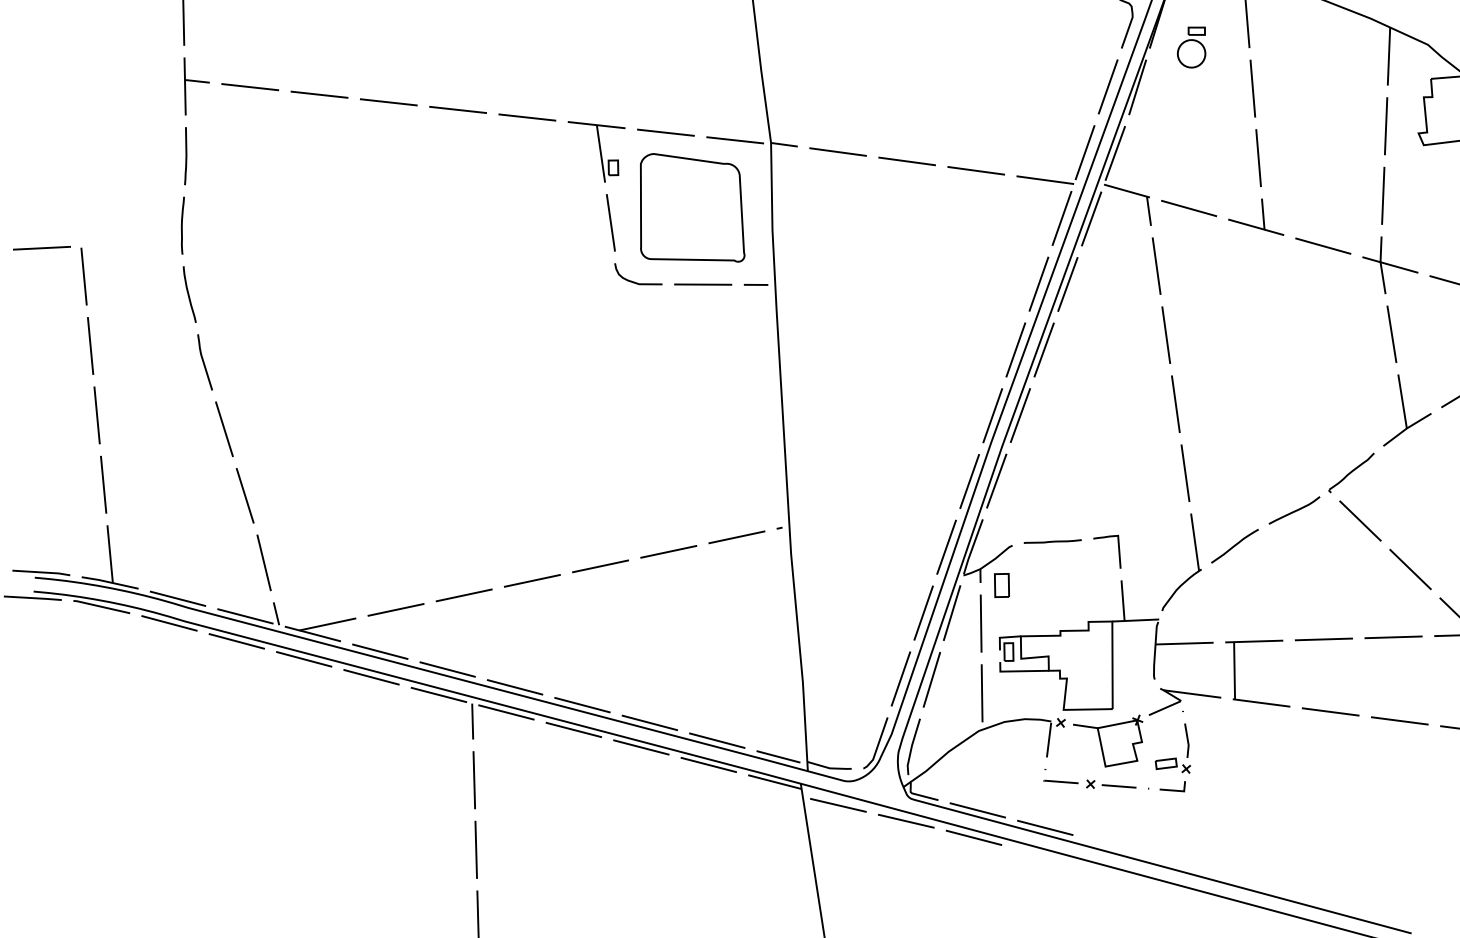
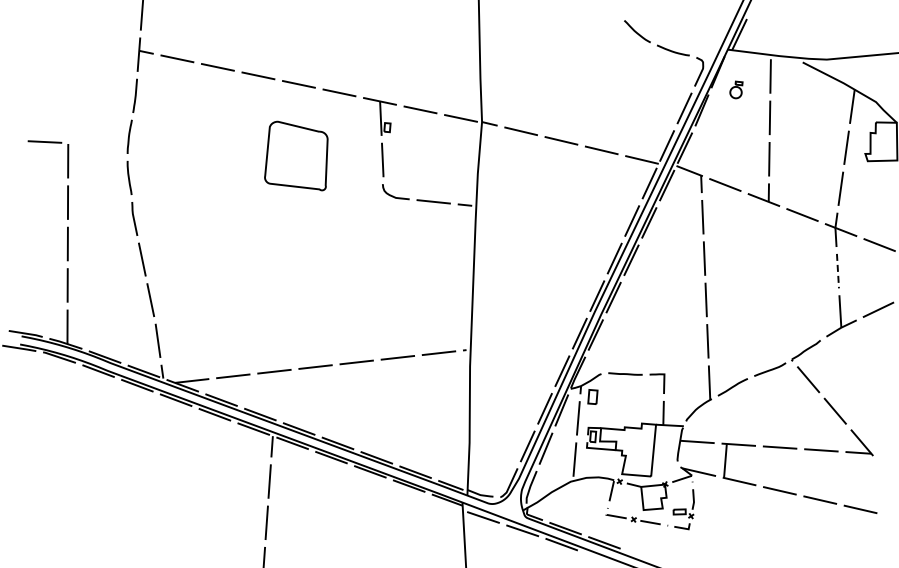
part: (1192, 46) -> (736, 89), size x0.7
part: (690, 207) -> (296, 155), moved
line: (1391, 334) -> (837, 271), solid -> dashed

